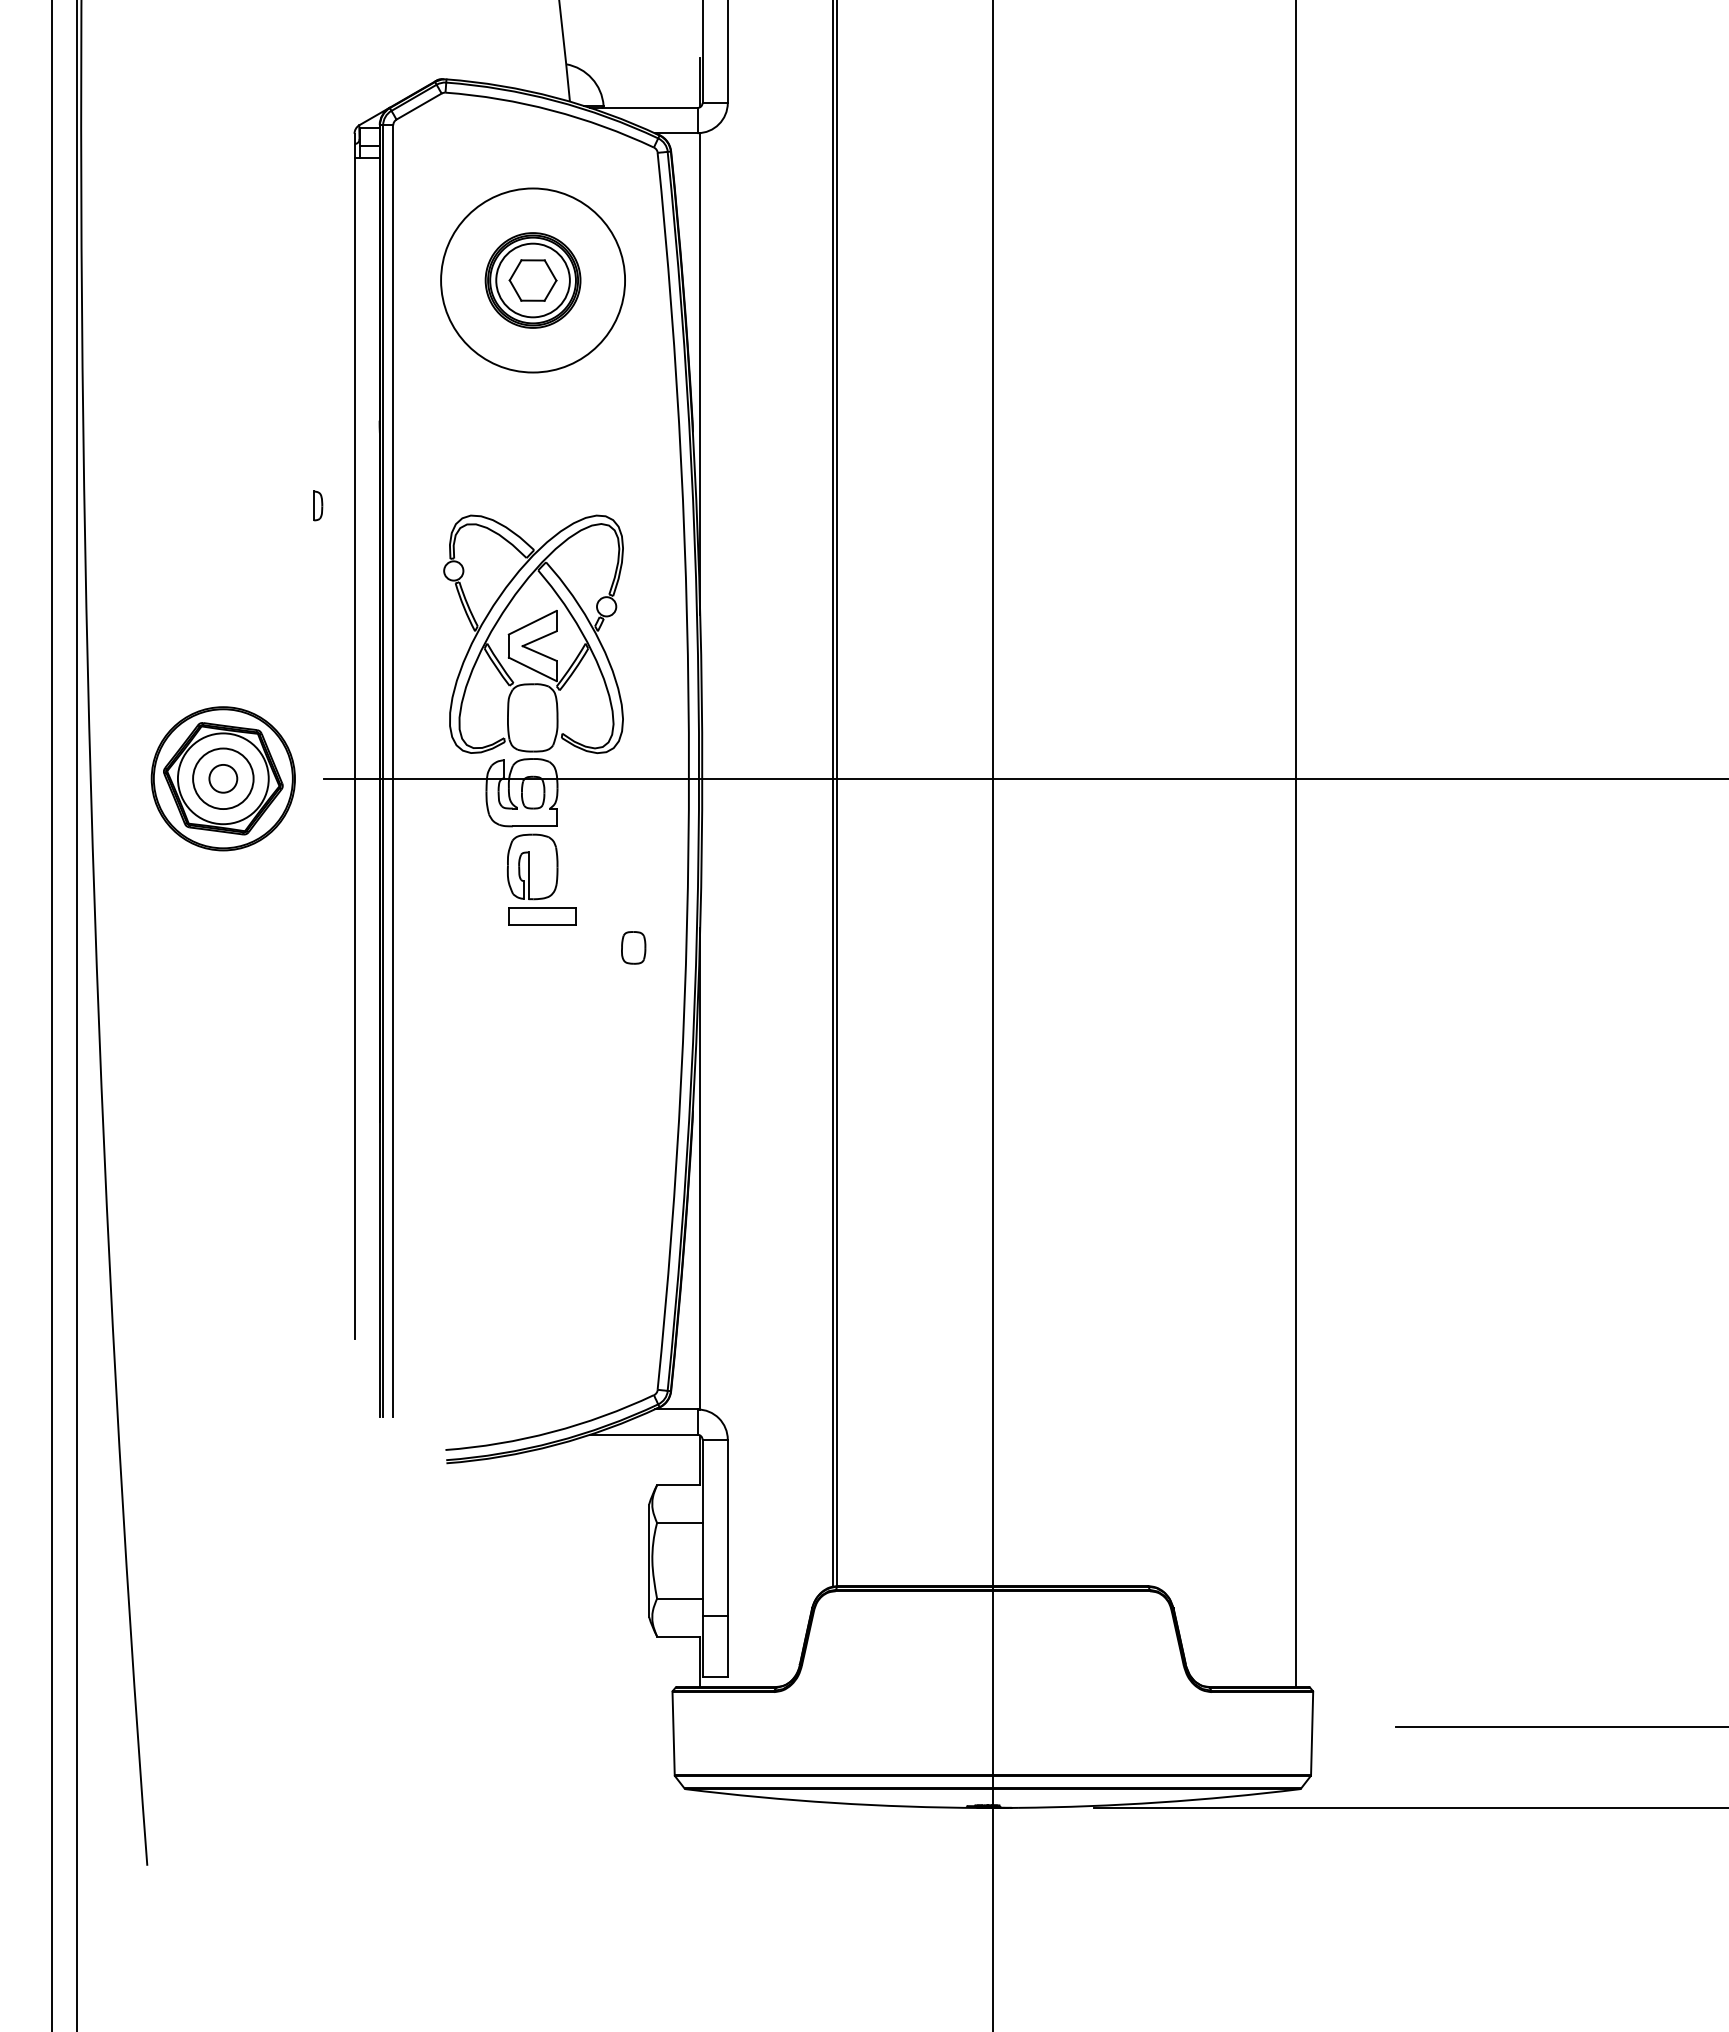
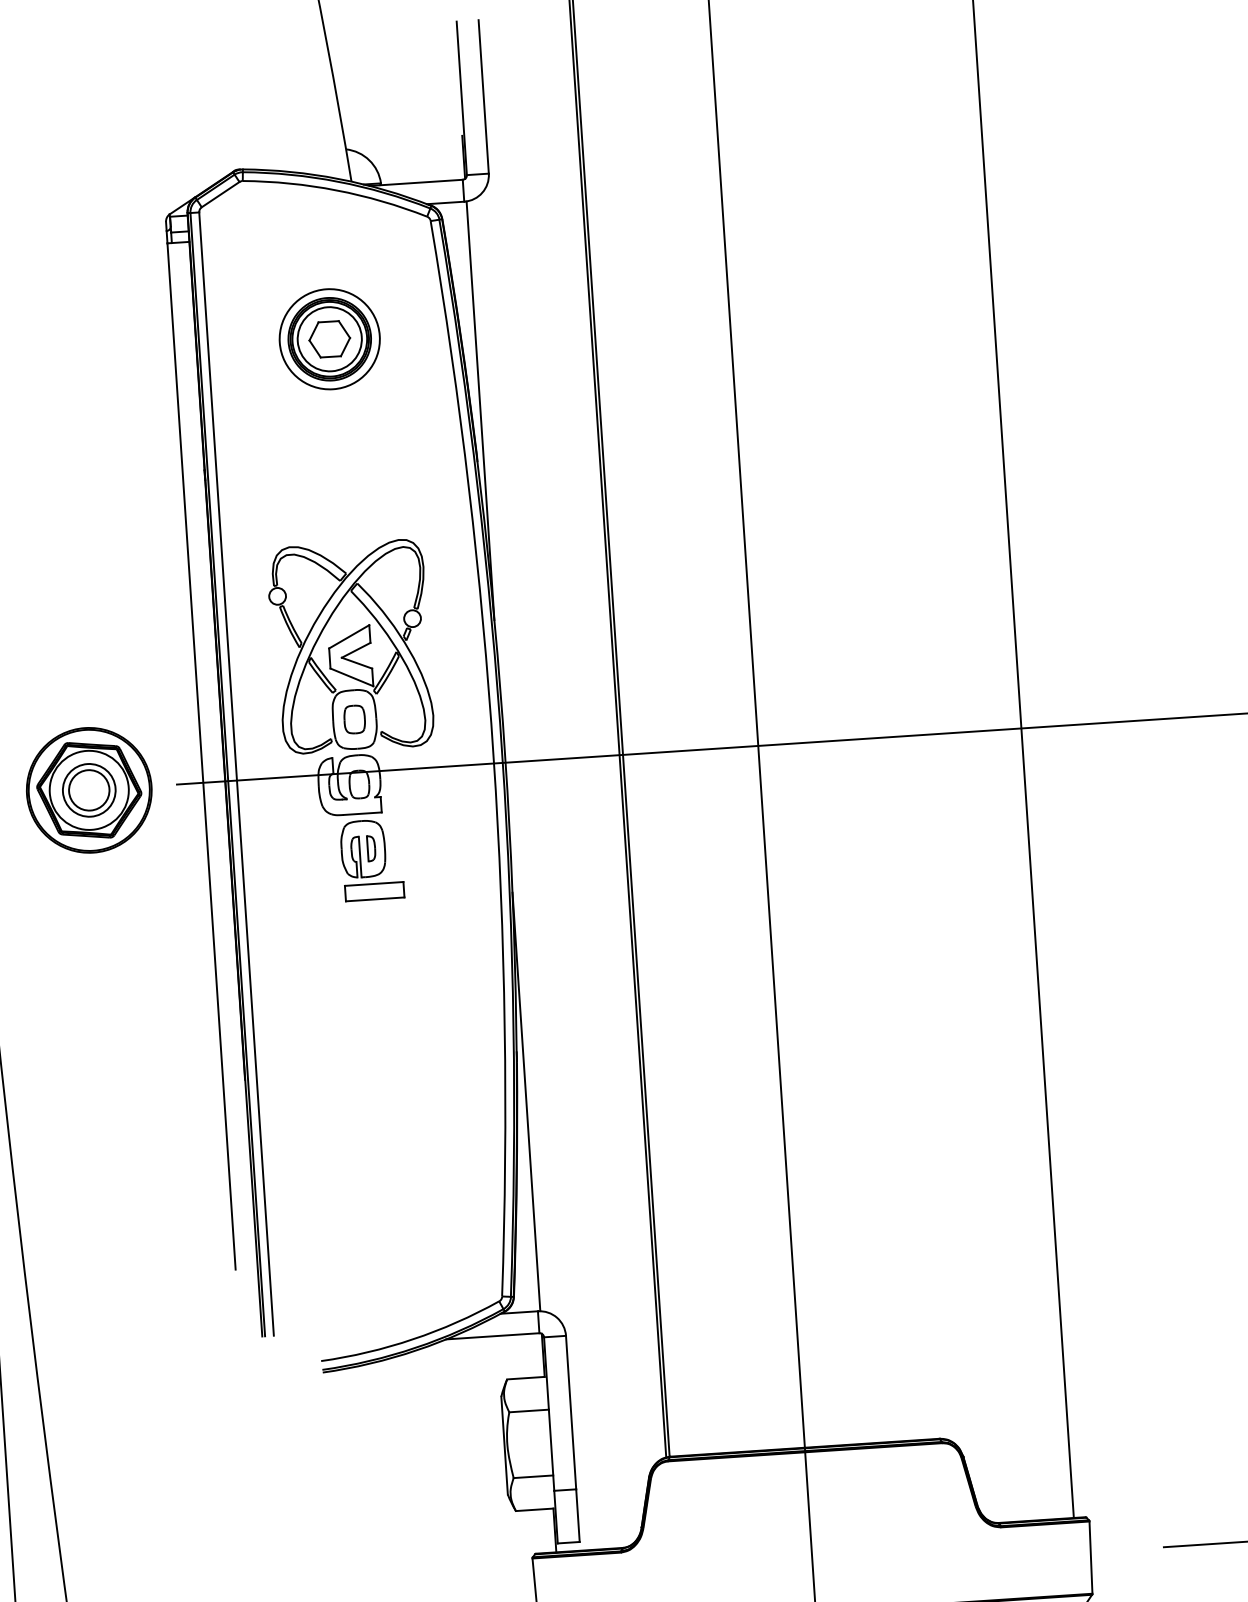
circle: (532, 280) -> (329, 339), size x0.62
part: (318, 505) -> (371, 848), moved
circle: (223, 778) -> (89, 790), size x1.67
part: (633, 947) -> (354, 719), moved

